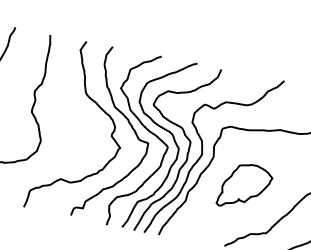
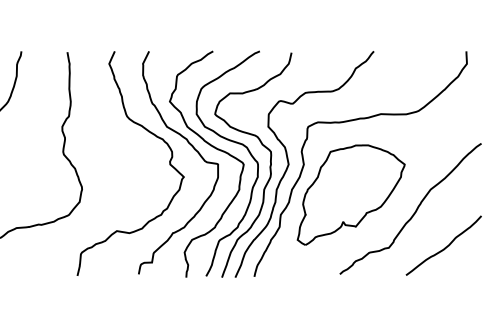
part: (244, 186) -> (350, 194), size x1.67

